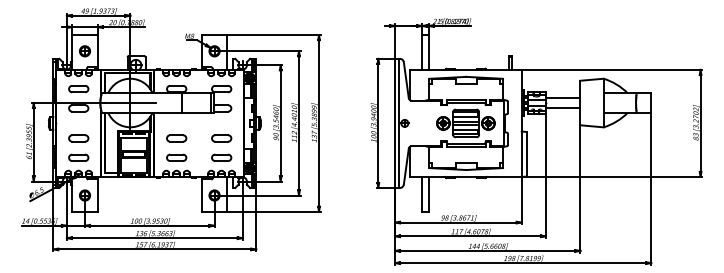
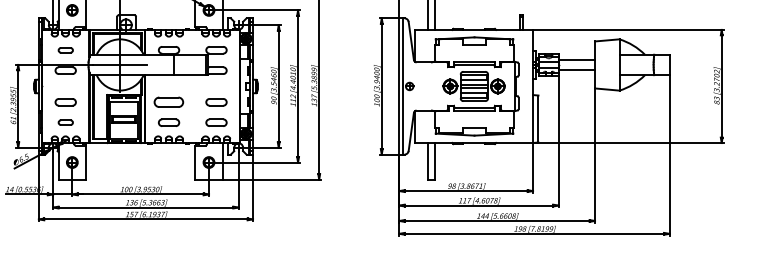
part: (78, 89) -> (65, 50), size x0.7
part: (176, 138) -> (168, 102), size x1.4
part: (78, 157) -> (65, 122), size x0.7

